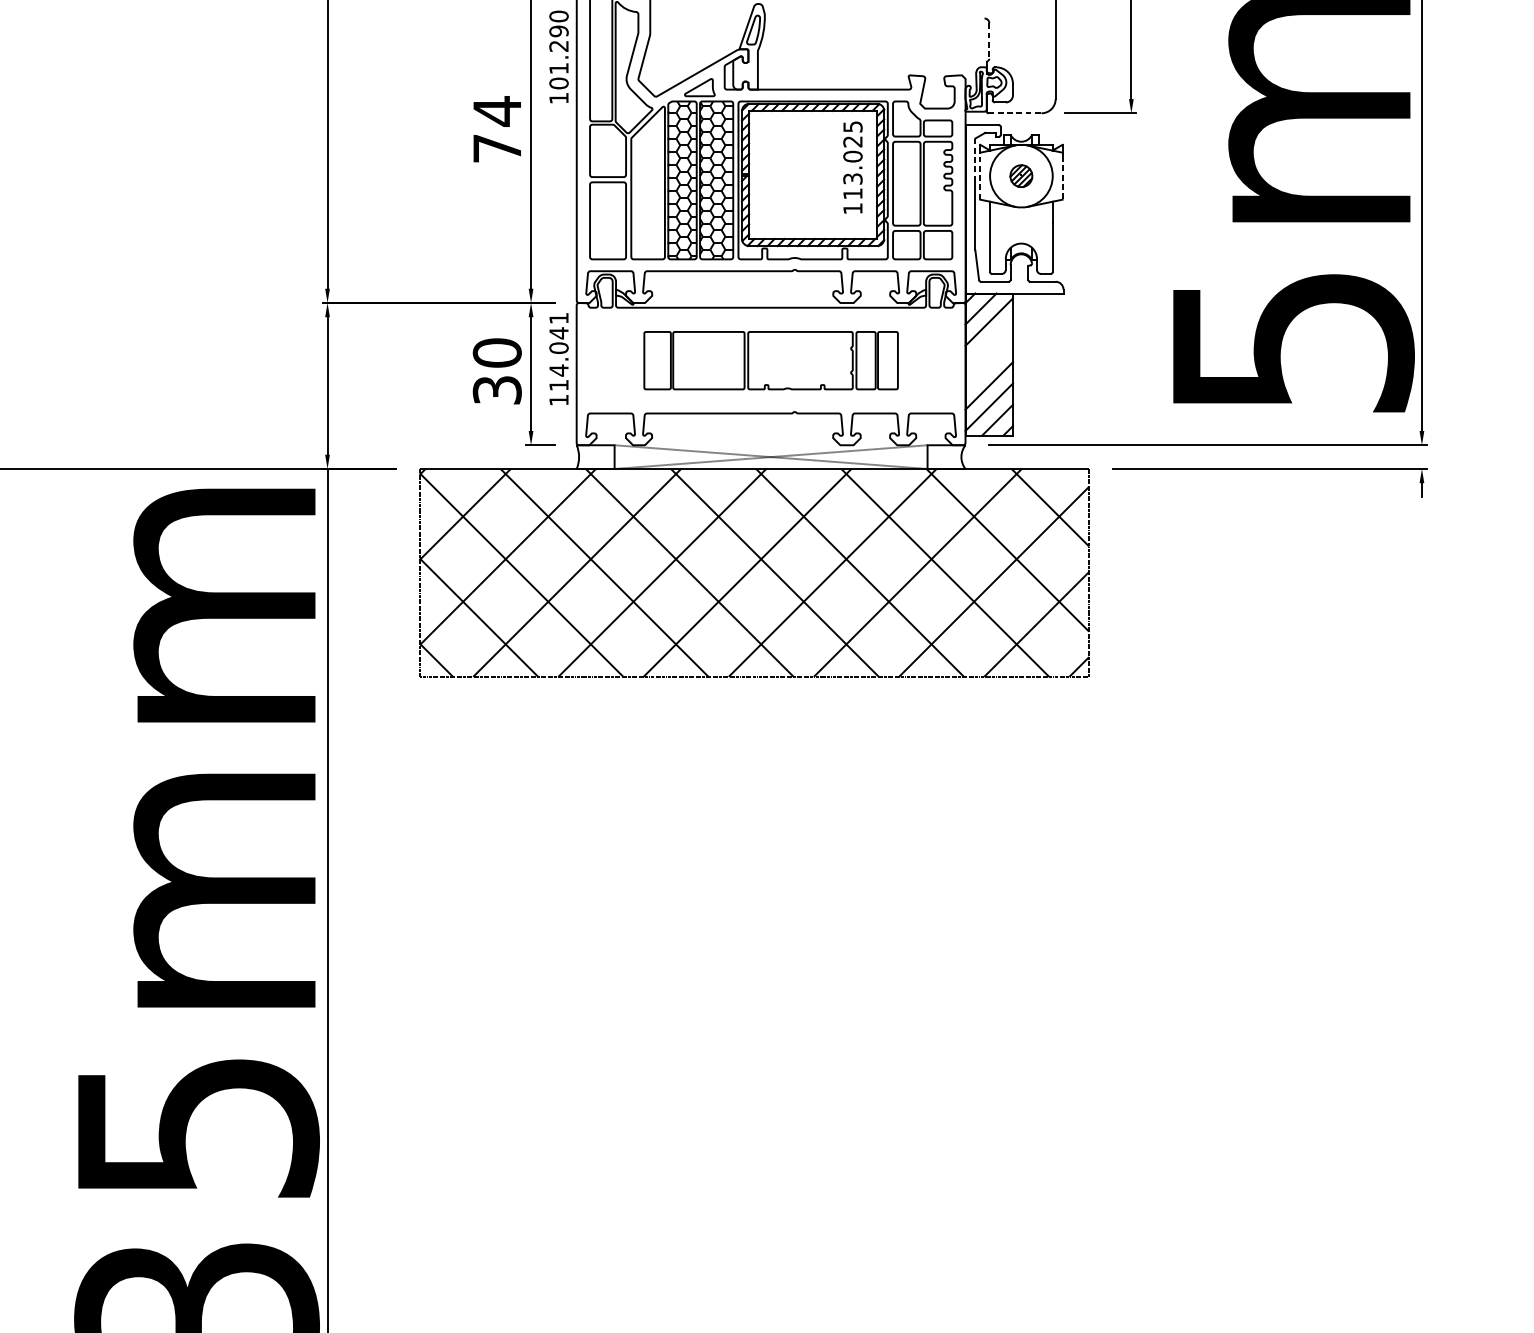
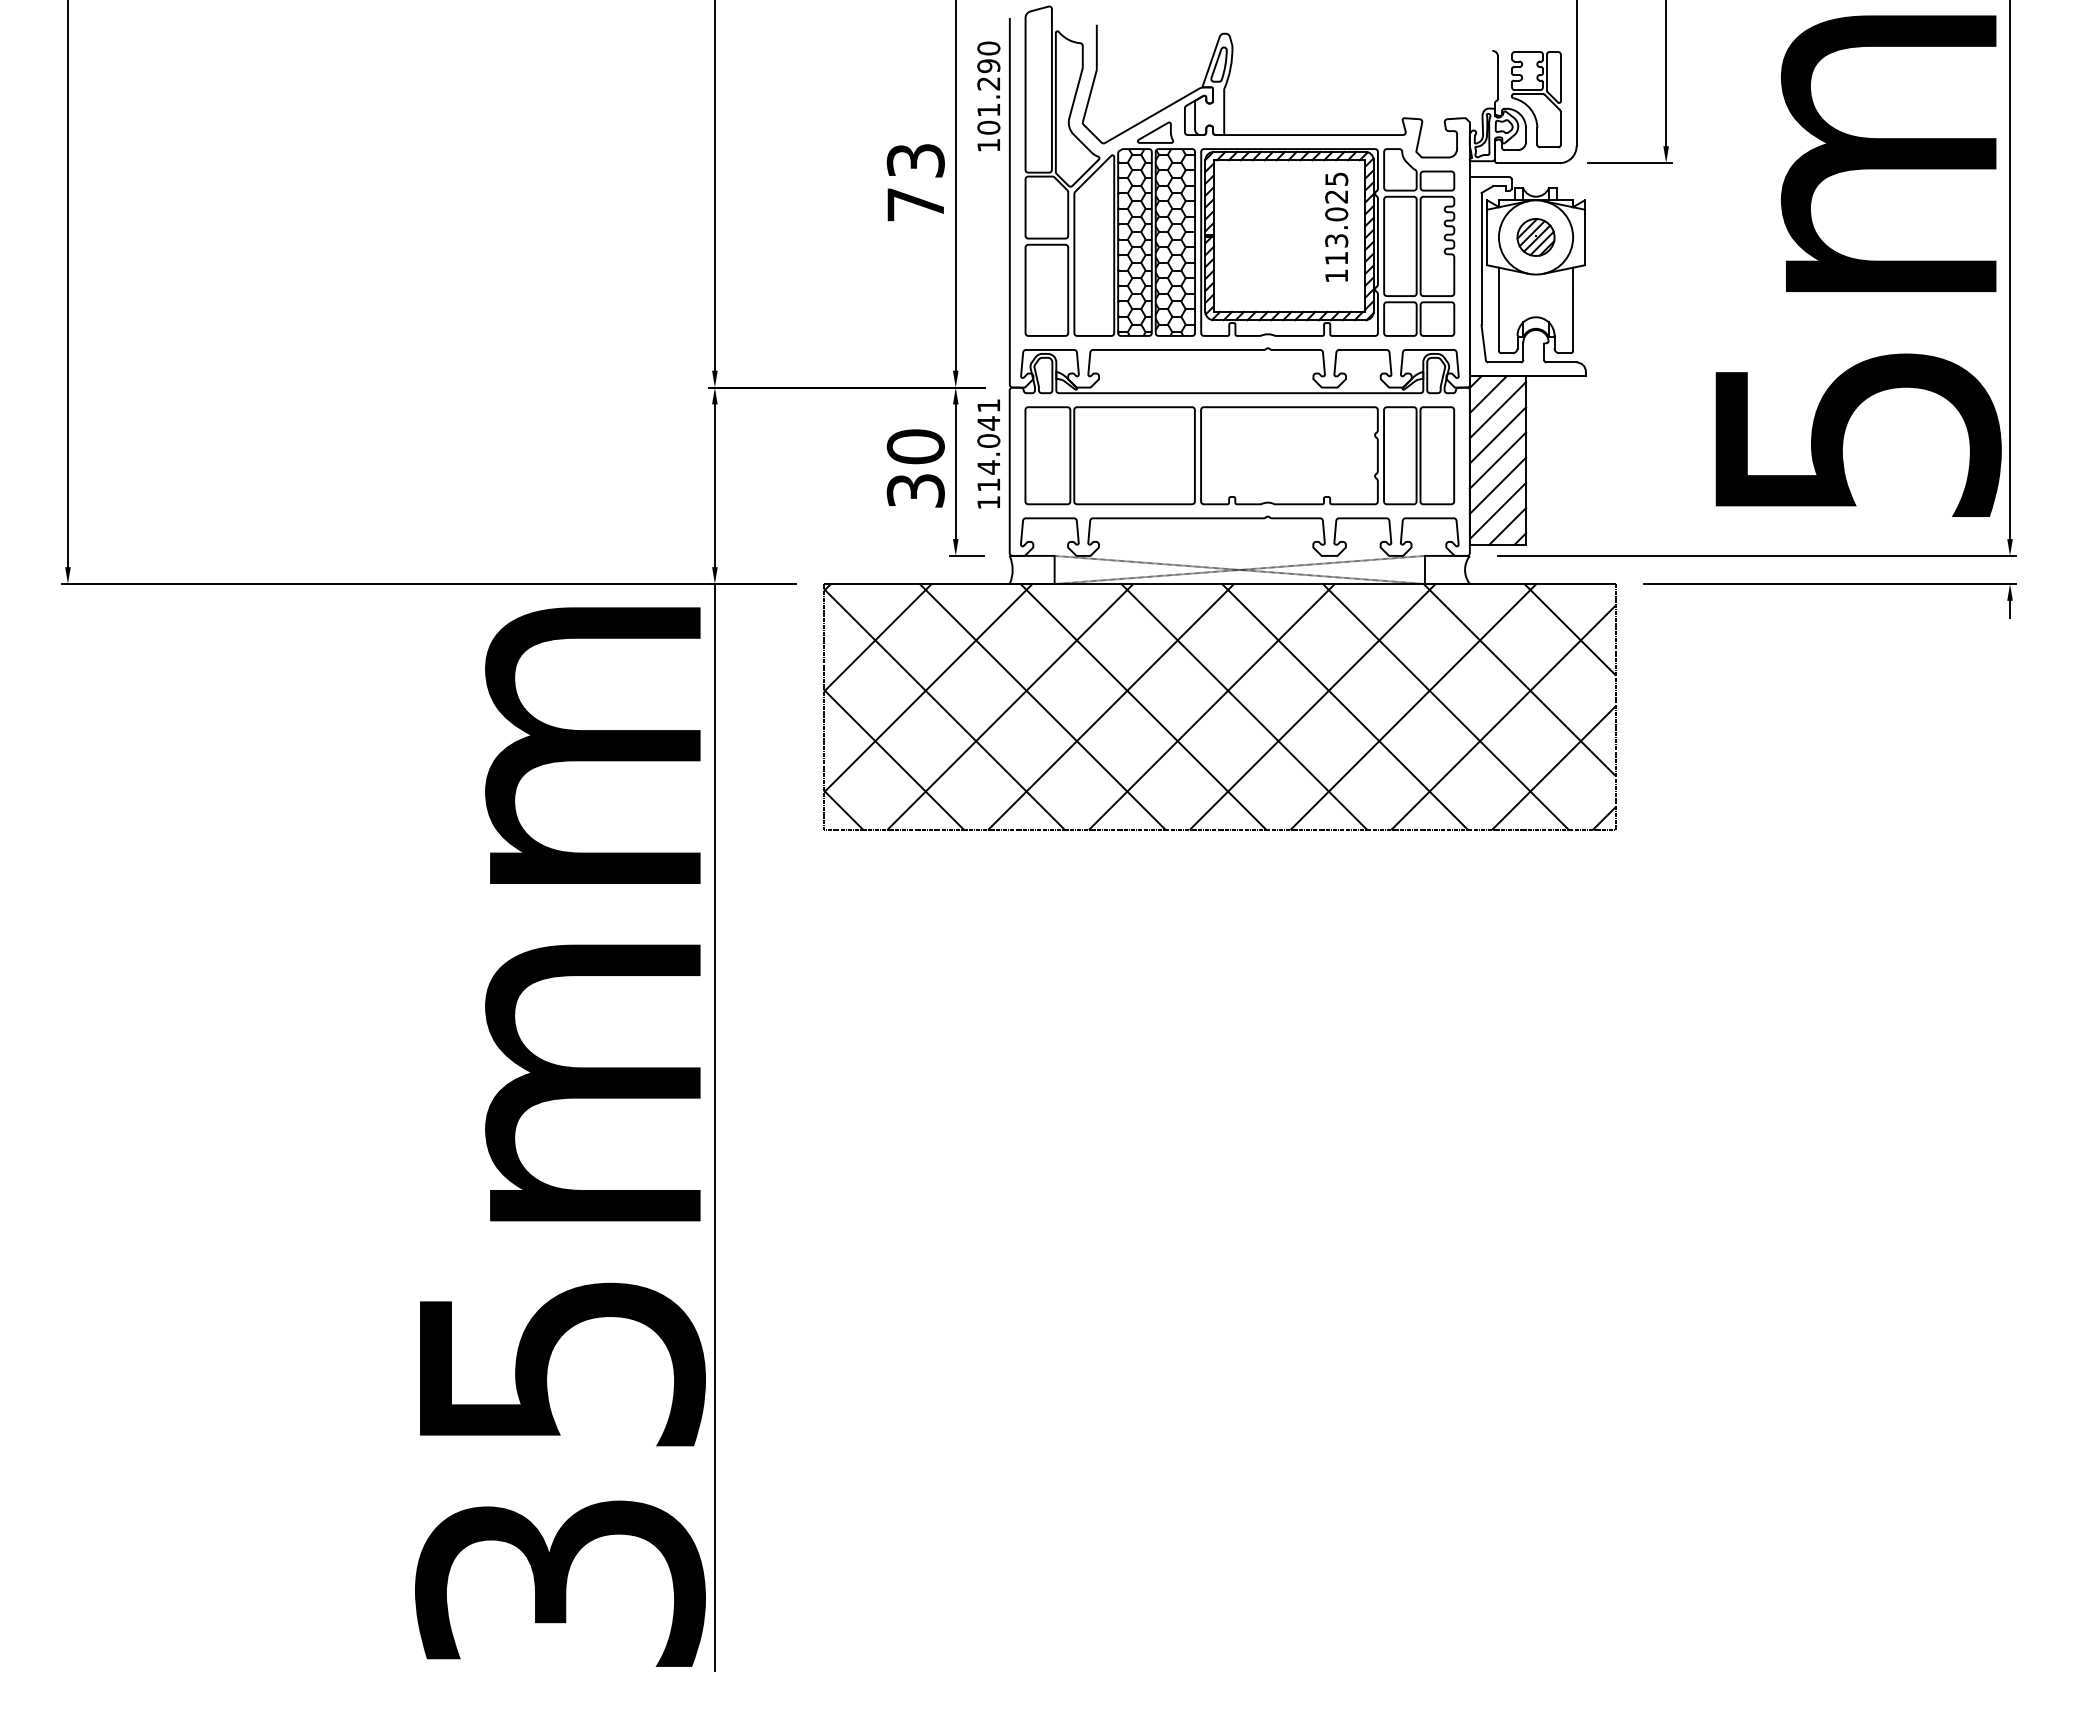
line: (989, 41) -> (1498, 78), dashed -> solid
part: (1021, 59) -> (1536, 99), added
text: (497, 111) -> (915, 160), 74 -> 73
line: (1015, 113) -> (1528, 163), dashed -> solid
line: (975, 159) -> (1481, 217), dashed -> solid
line: (980, 176) -> (1487, 237), dashed -> solid
part: (1020, 176) -> (1535, 237), size x1.43
line: (1062, 177) -> (1584, 239), dashed -> solid
line: (988, 343) -> (1497, 435), added
part: (770, 360) -> (1239, 455), size x1.43
line: (988, 364) -> (1497, 460), added

